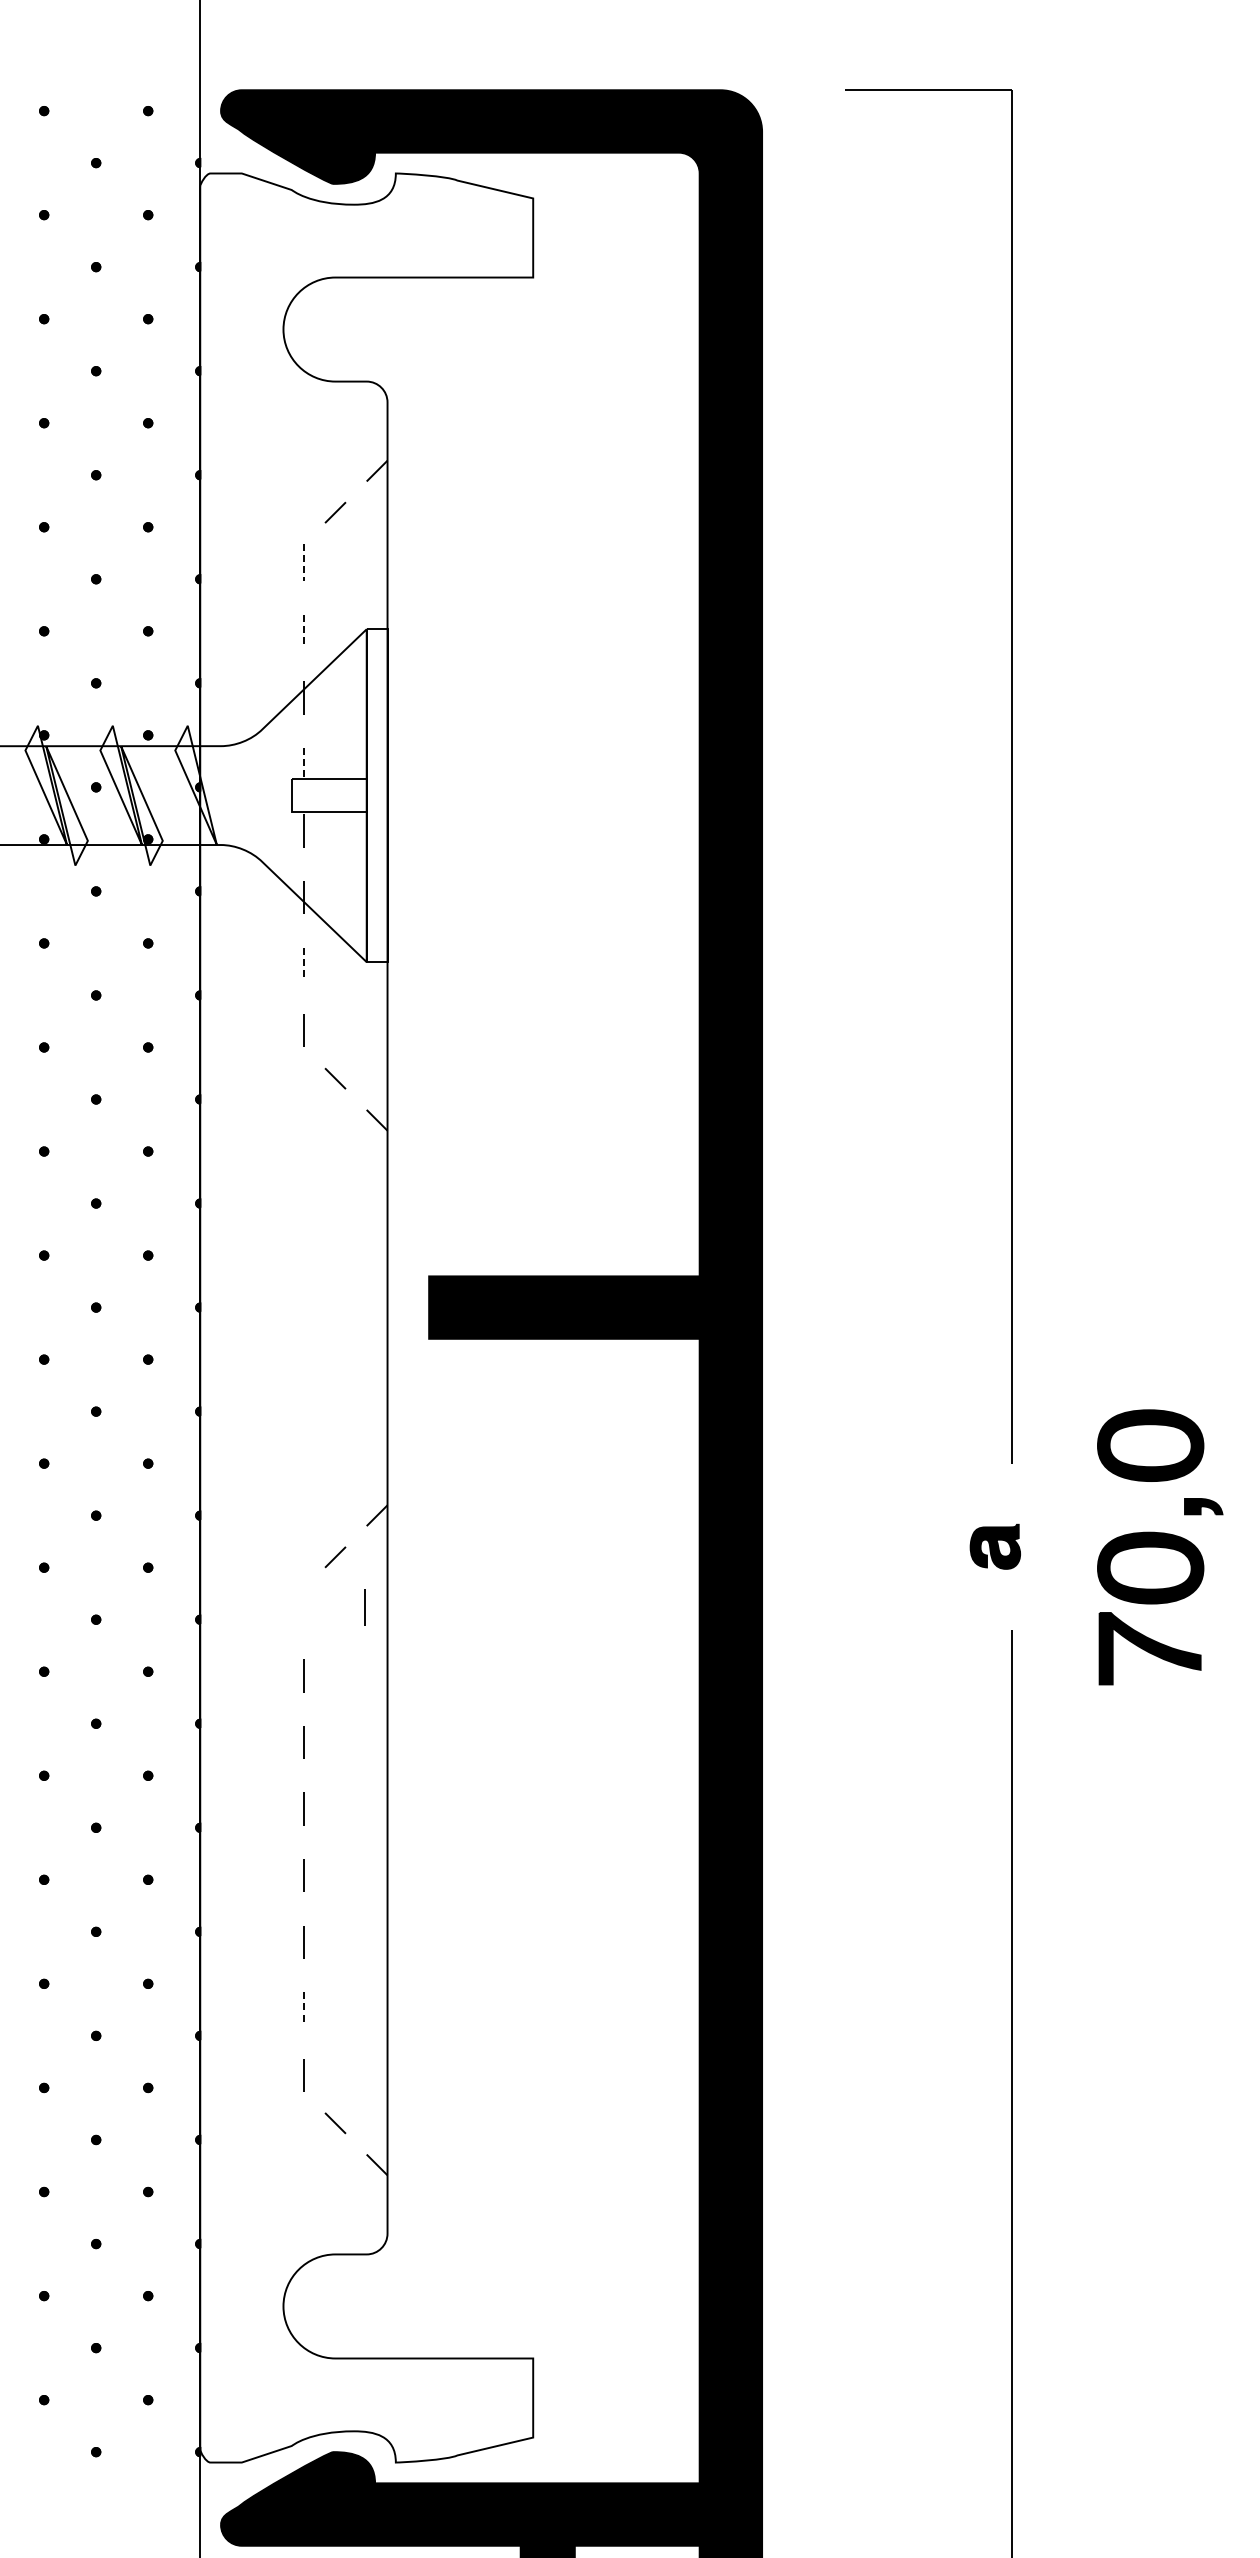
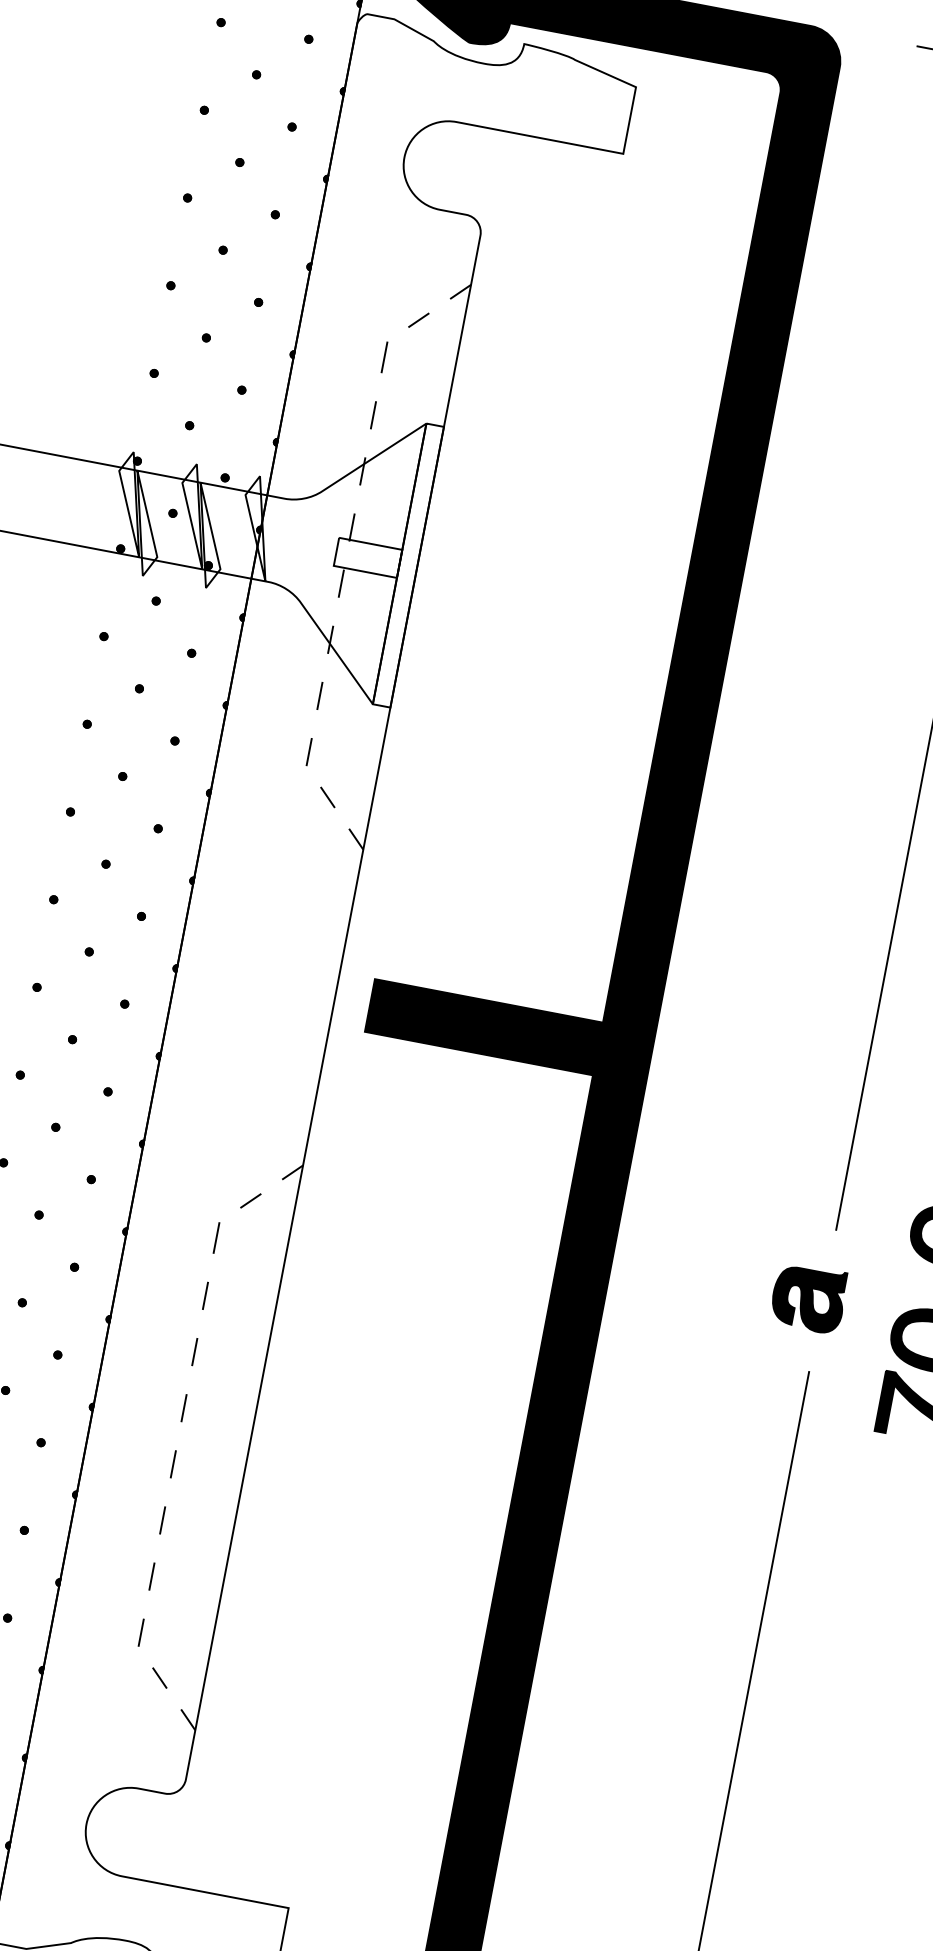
line: (304, 562) -> (384, 357), dashed -> solid
line: (304, 631) -> (373, 415), dashed -> solid
line: (304, 764) -> (352, 527), dashed -> solid
line: (304, 964) -> (320, 696), dashed -> solid
part: (995, 1546) -> (808, 1297), size x1.67
line: (364, 1607) -> (215, 1238), moved
line: (304, 2008) -> (152, 1576), dashed -> solid

